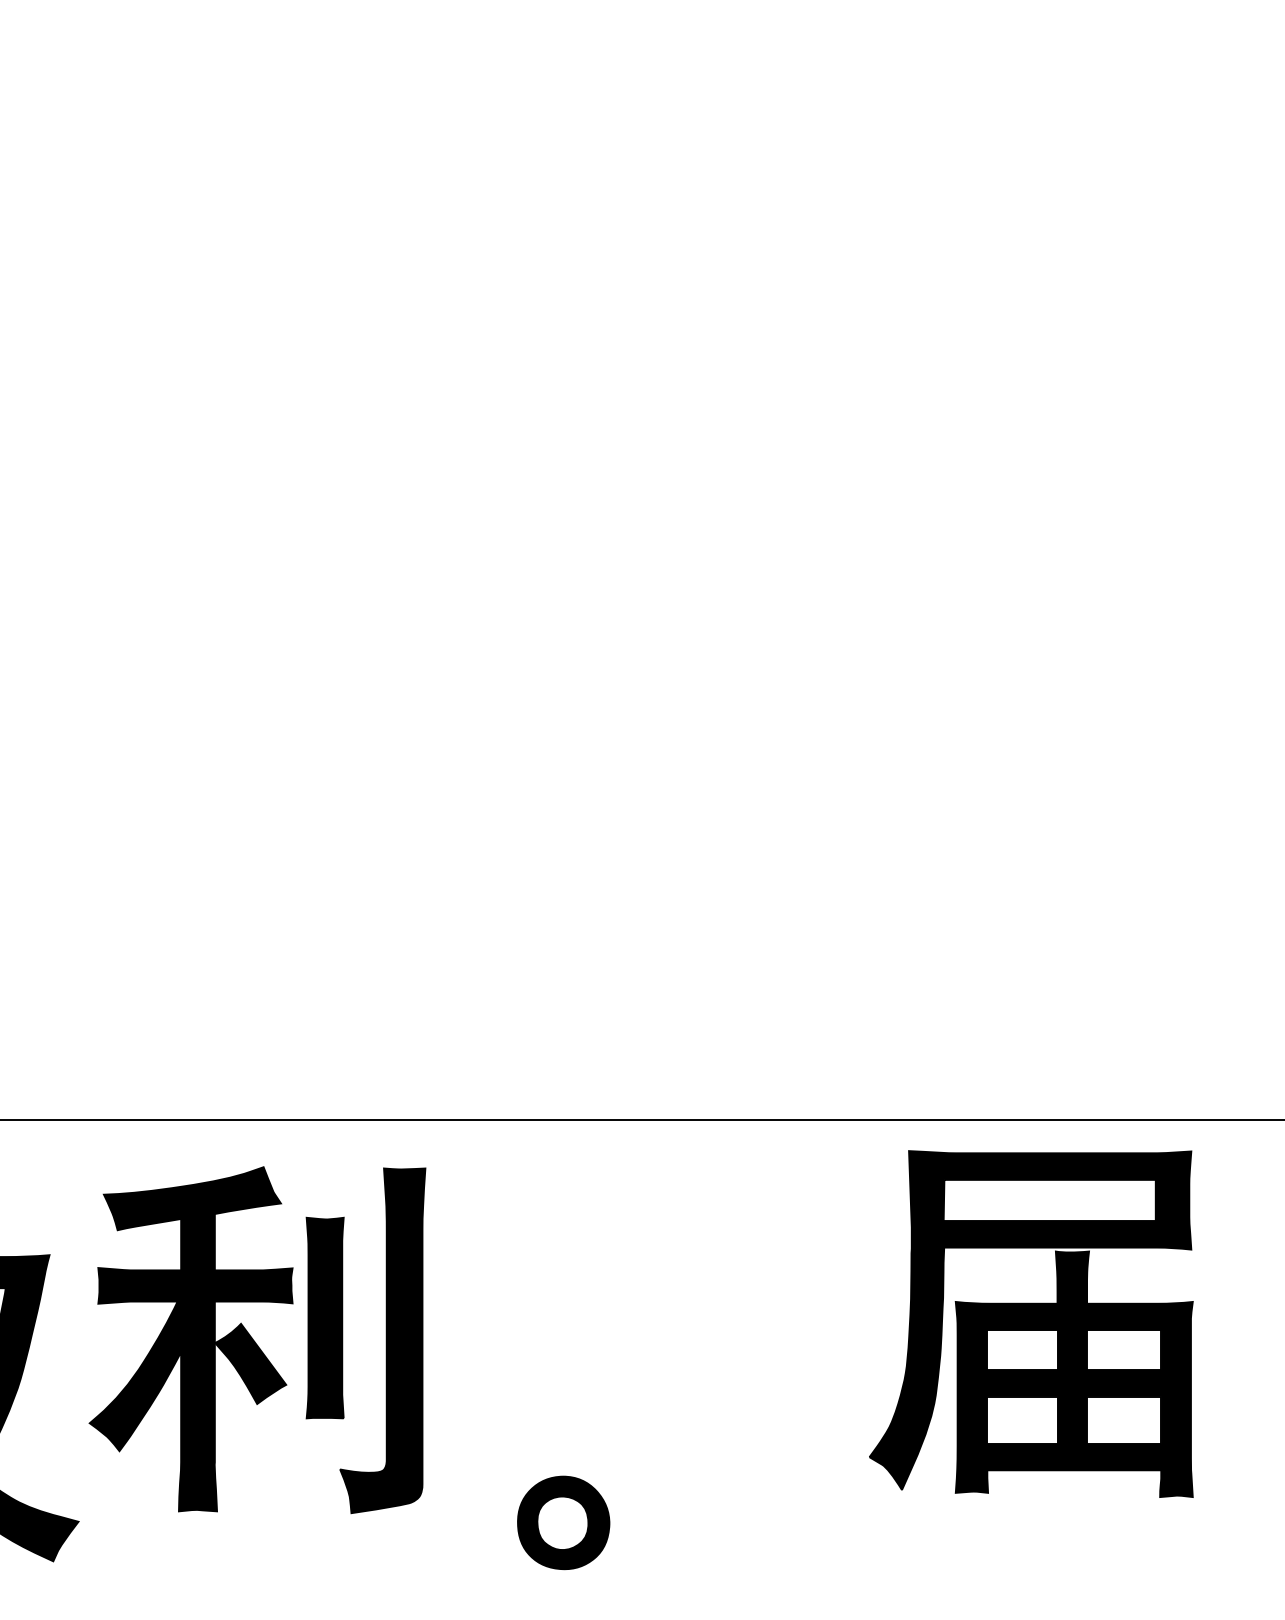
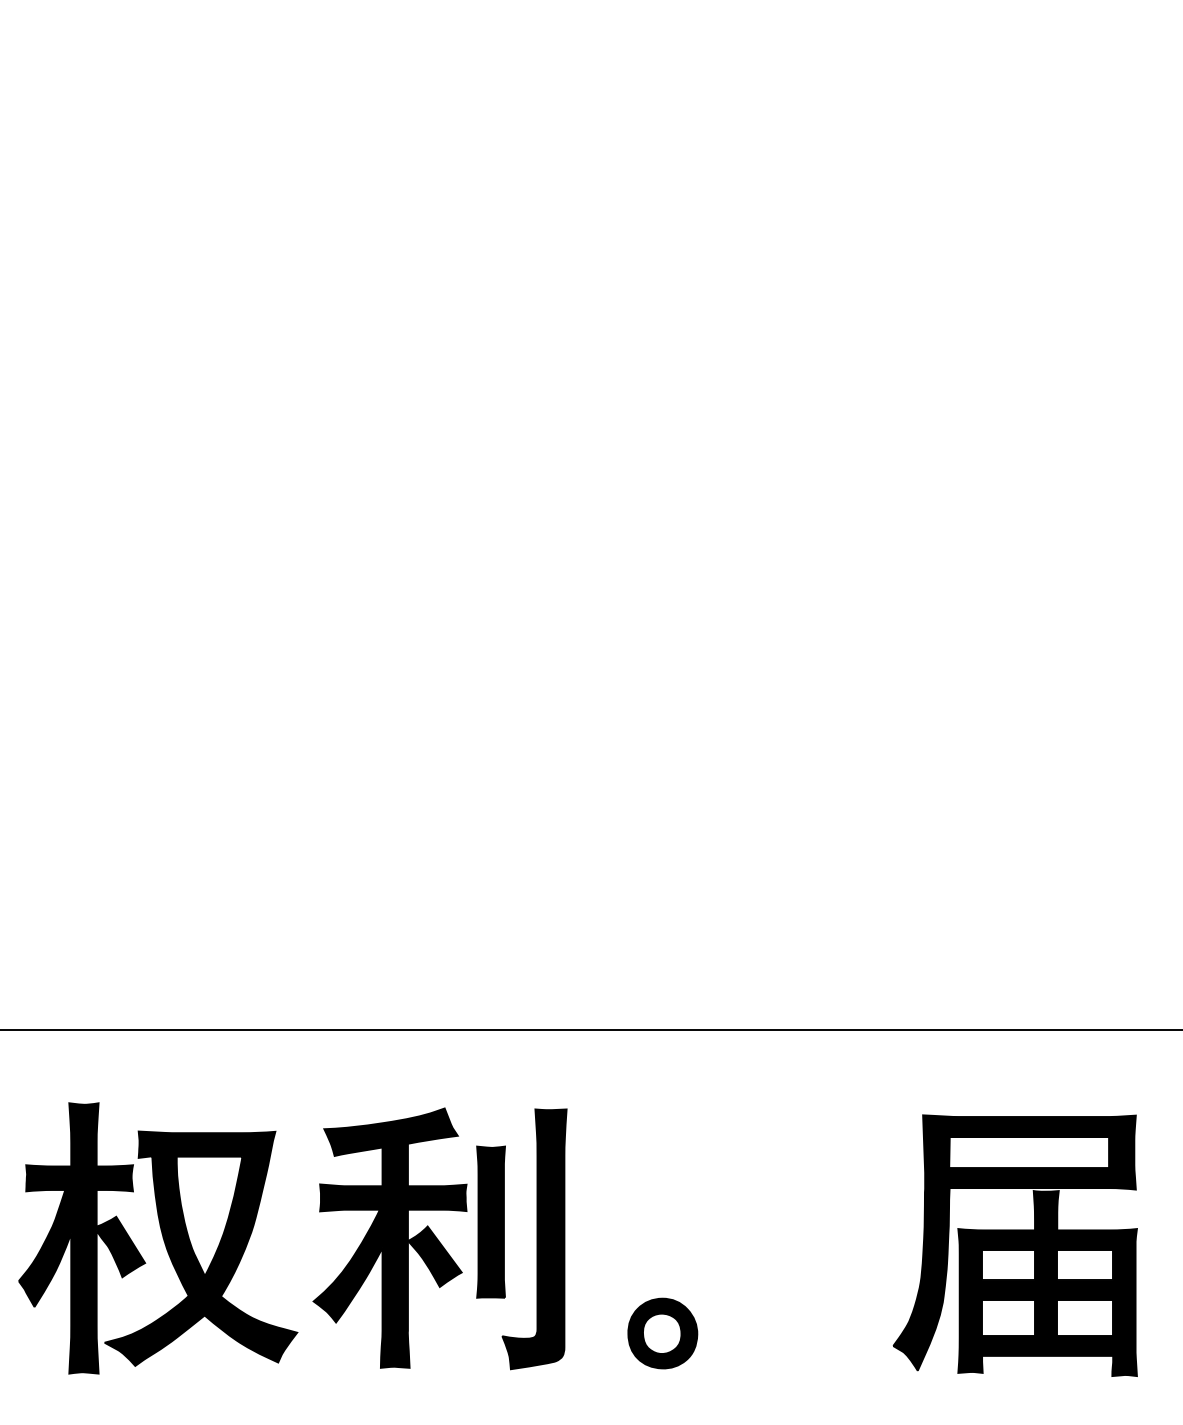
part: (1030, 1323) -> (1014, 1245), moved
part: (256, 1339) -> (439, 1238), moved

